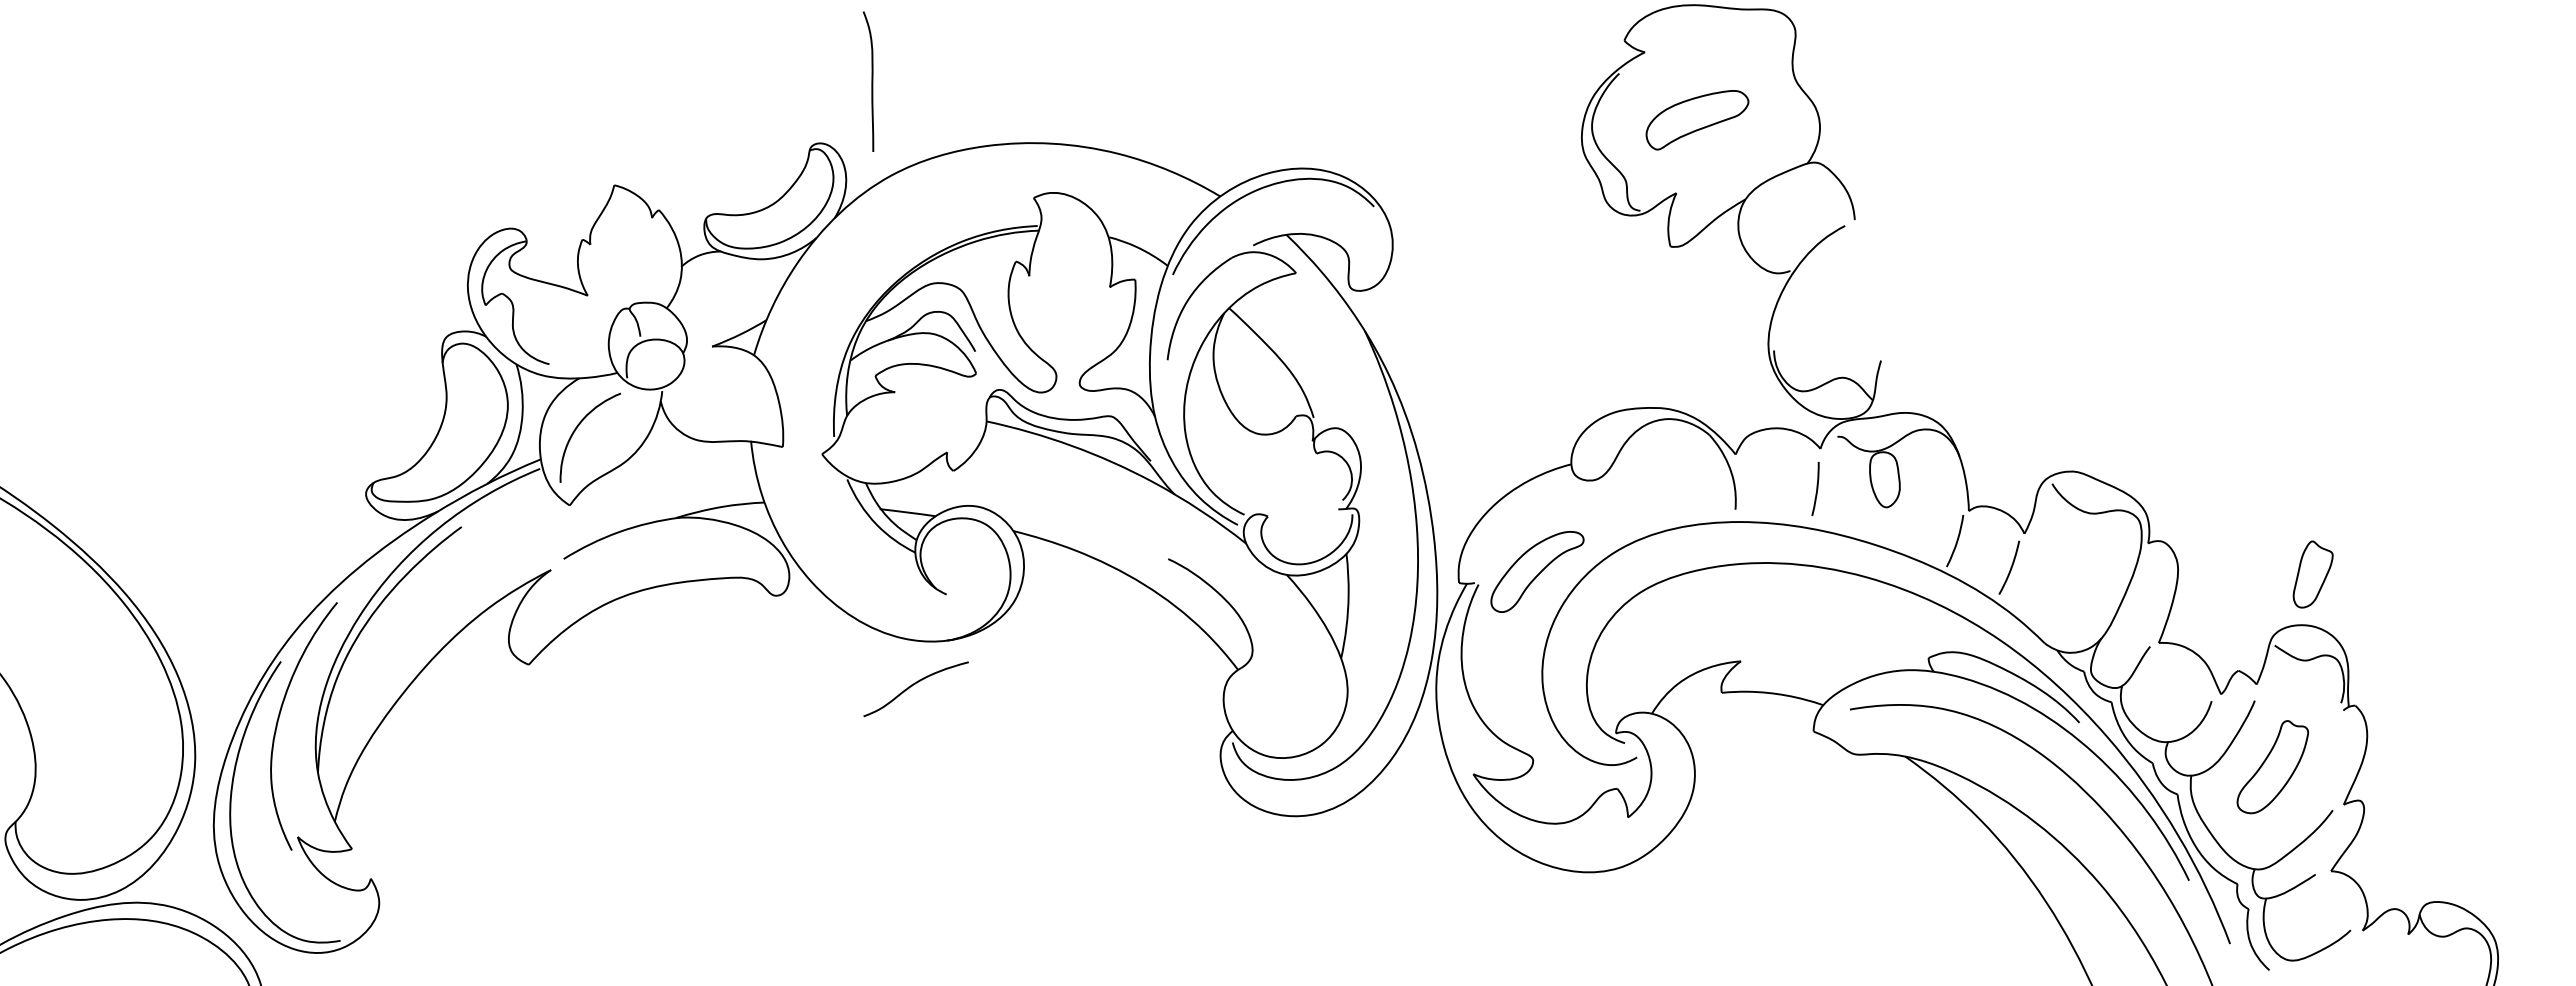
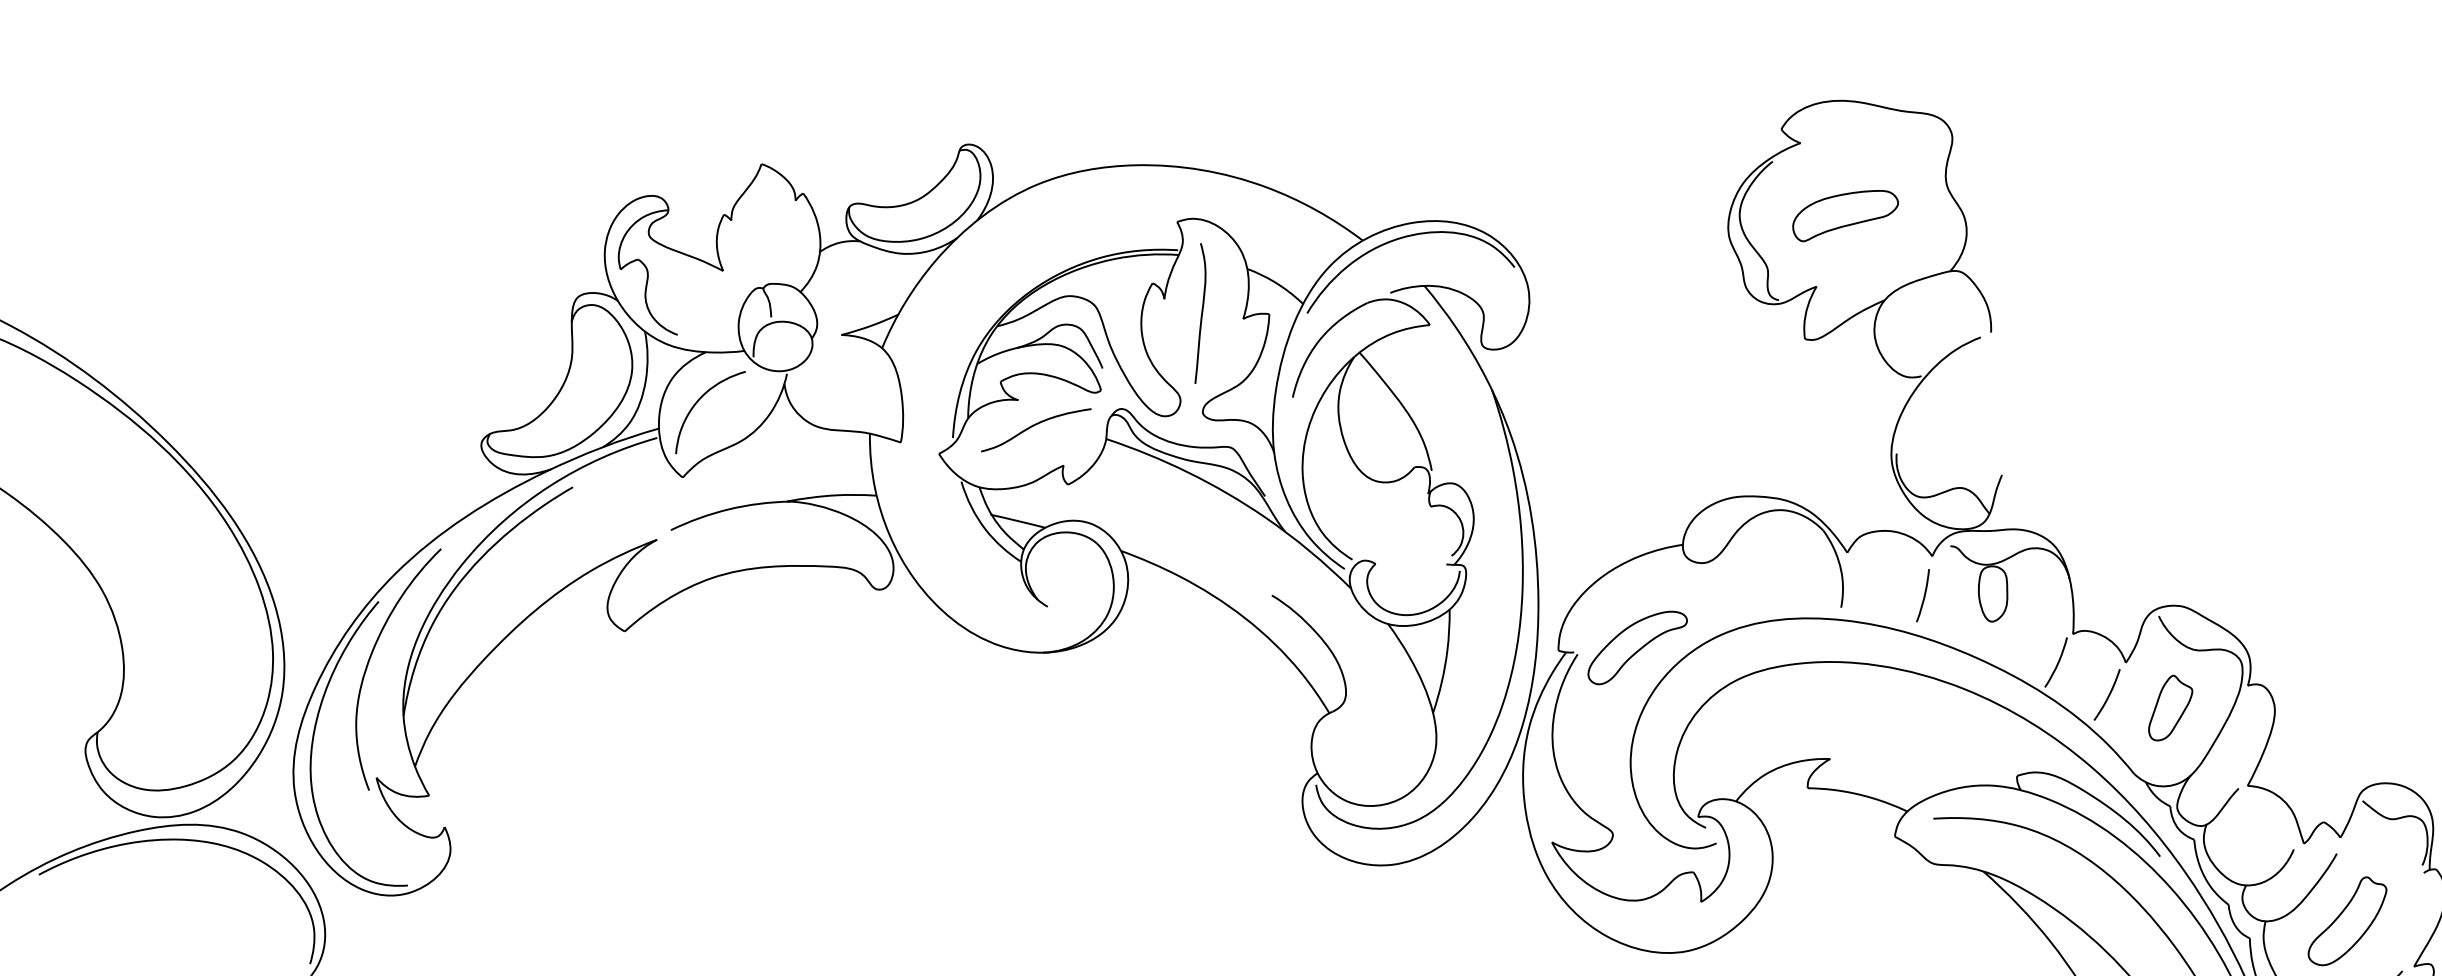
curve: (871, 81) -> (1201, 313), moved
part: (2312, 574) -> (2170, 708), moved
curve: (912, 686) -> (1032, 427), moved

